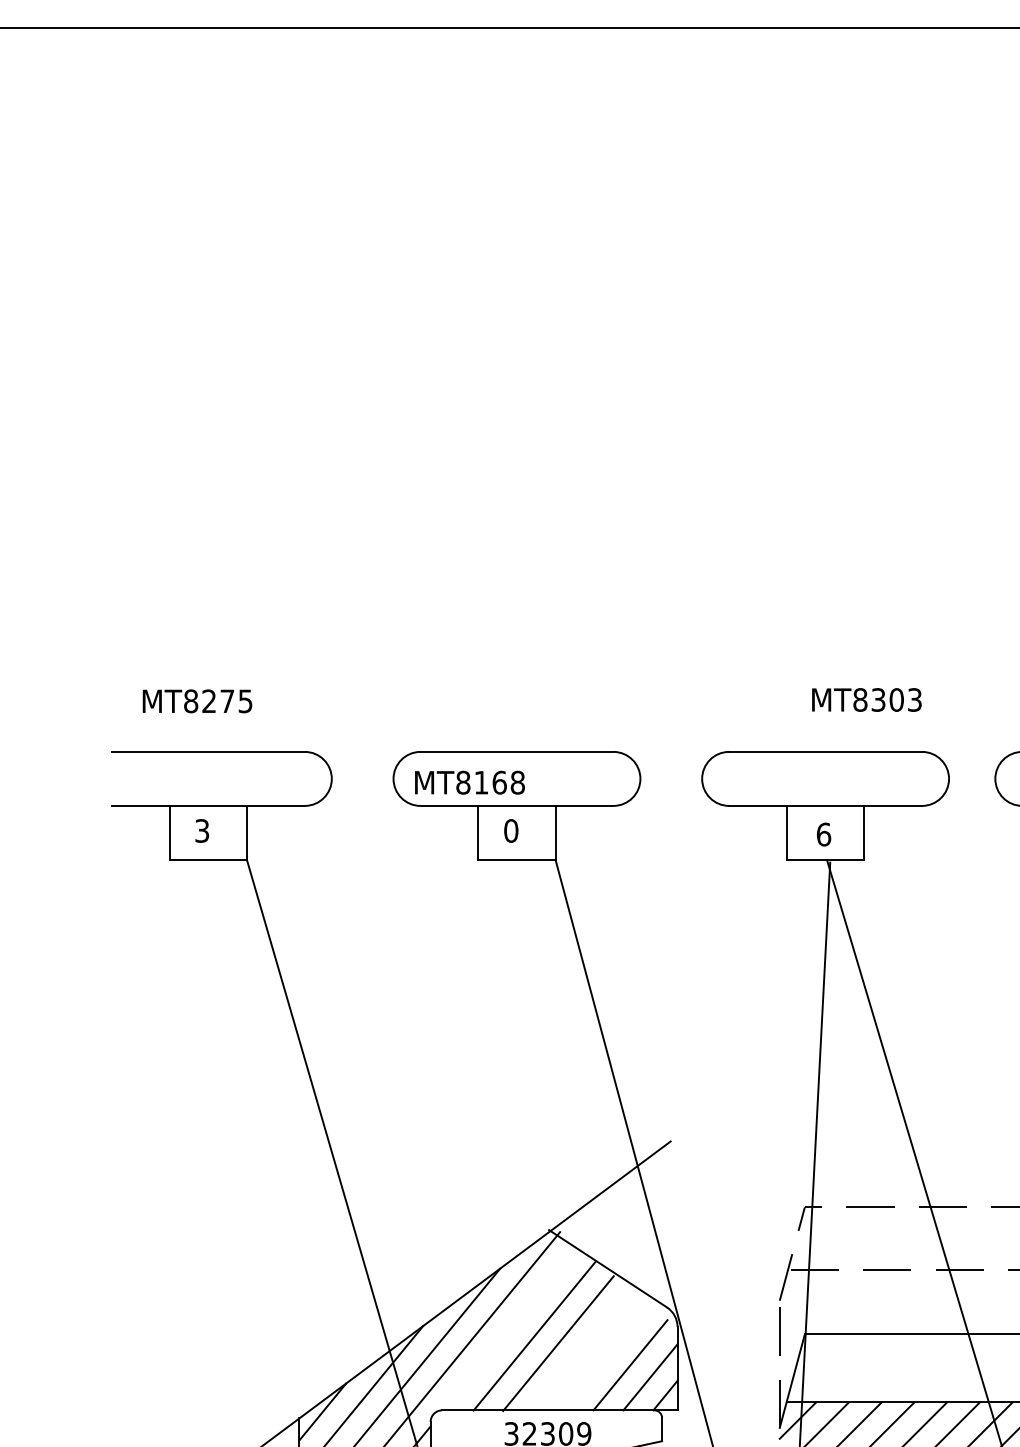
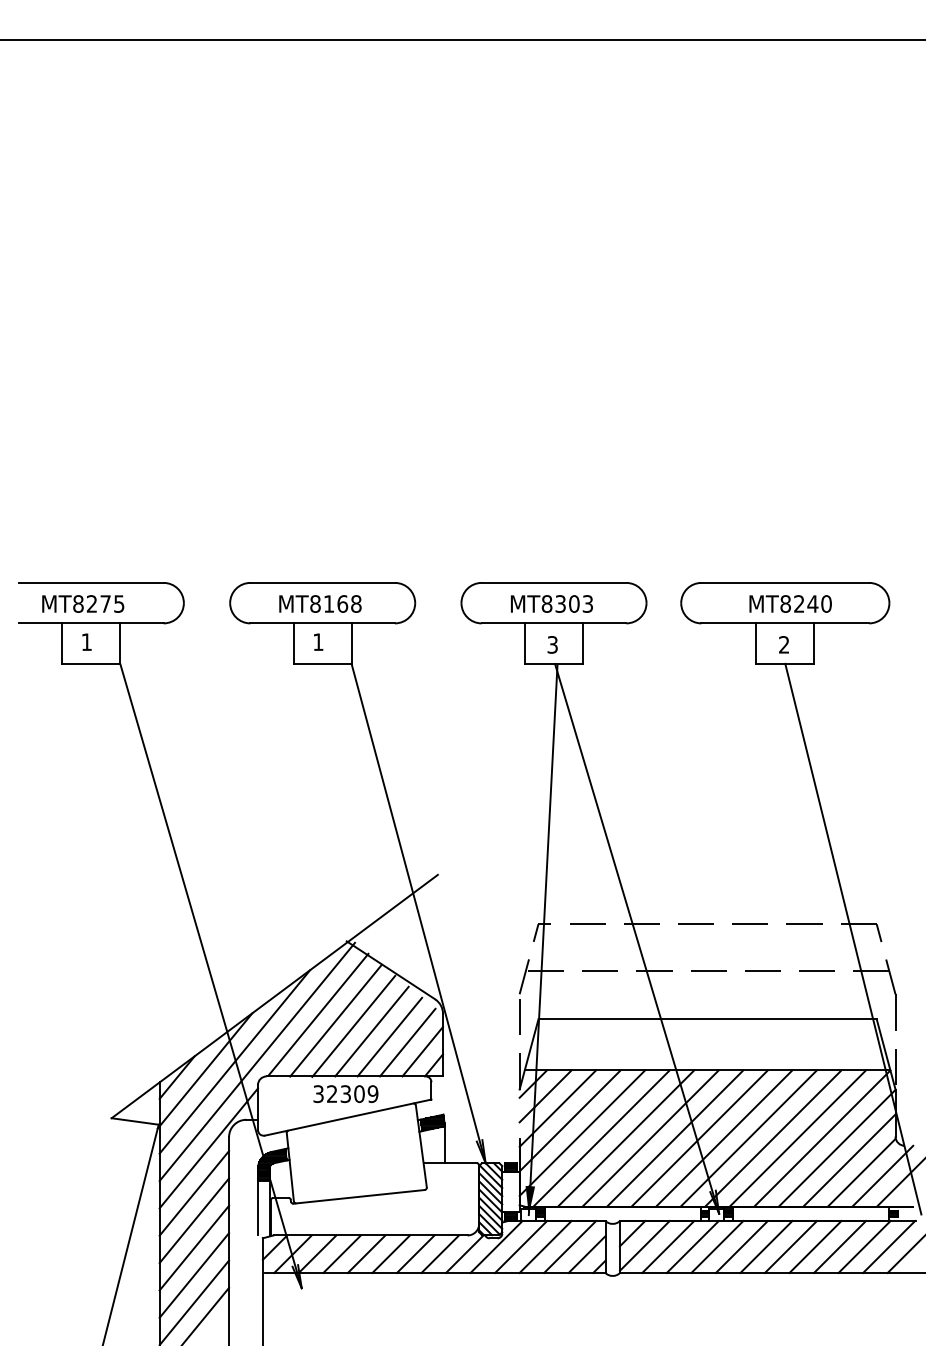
text: (866, 699) -> (551, 603), moved
text: (197, 700) -> (83, 603), moved
text: (470, 782) -> (320, 603), moved
text: (201, 831) -> (86, 642), 3 -> 1
text: (511, 831) -> (318, 642), 0 -> 1
text: (823, 834) -> (552, 644), 6 -> 3
line: (511, 1327) -> (318, 1014), added
line: (582, 1350) -> (371, 1031), added
line: (606, 1357) -> (389, 1036), added

